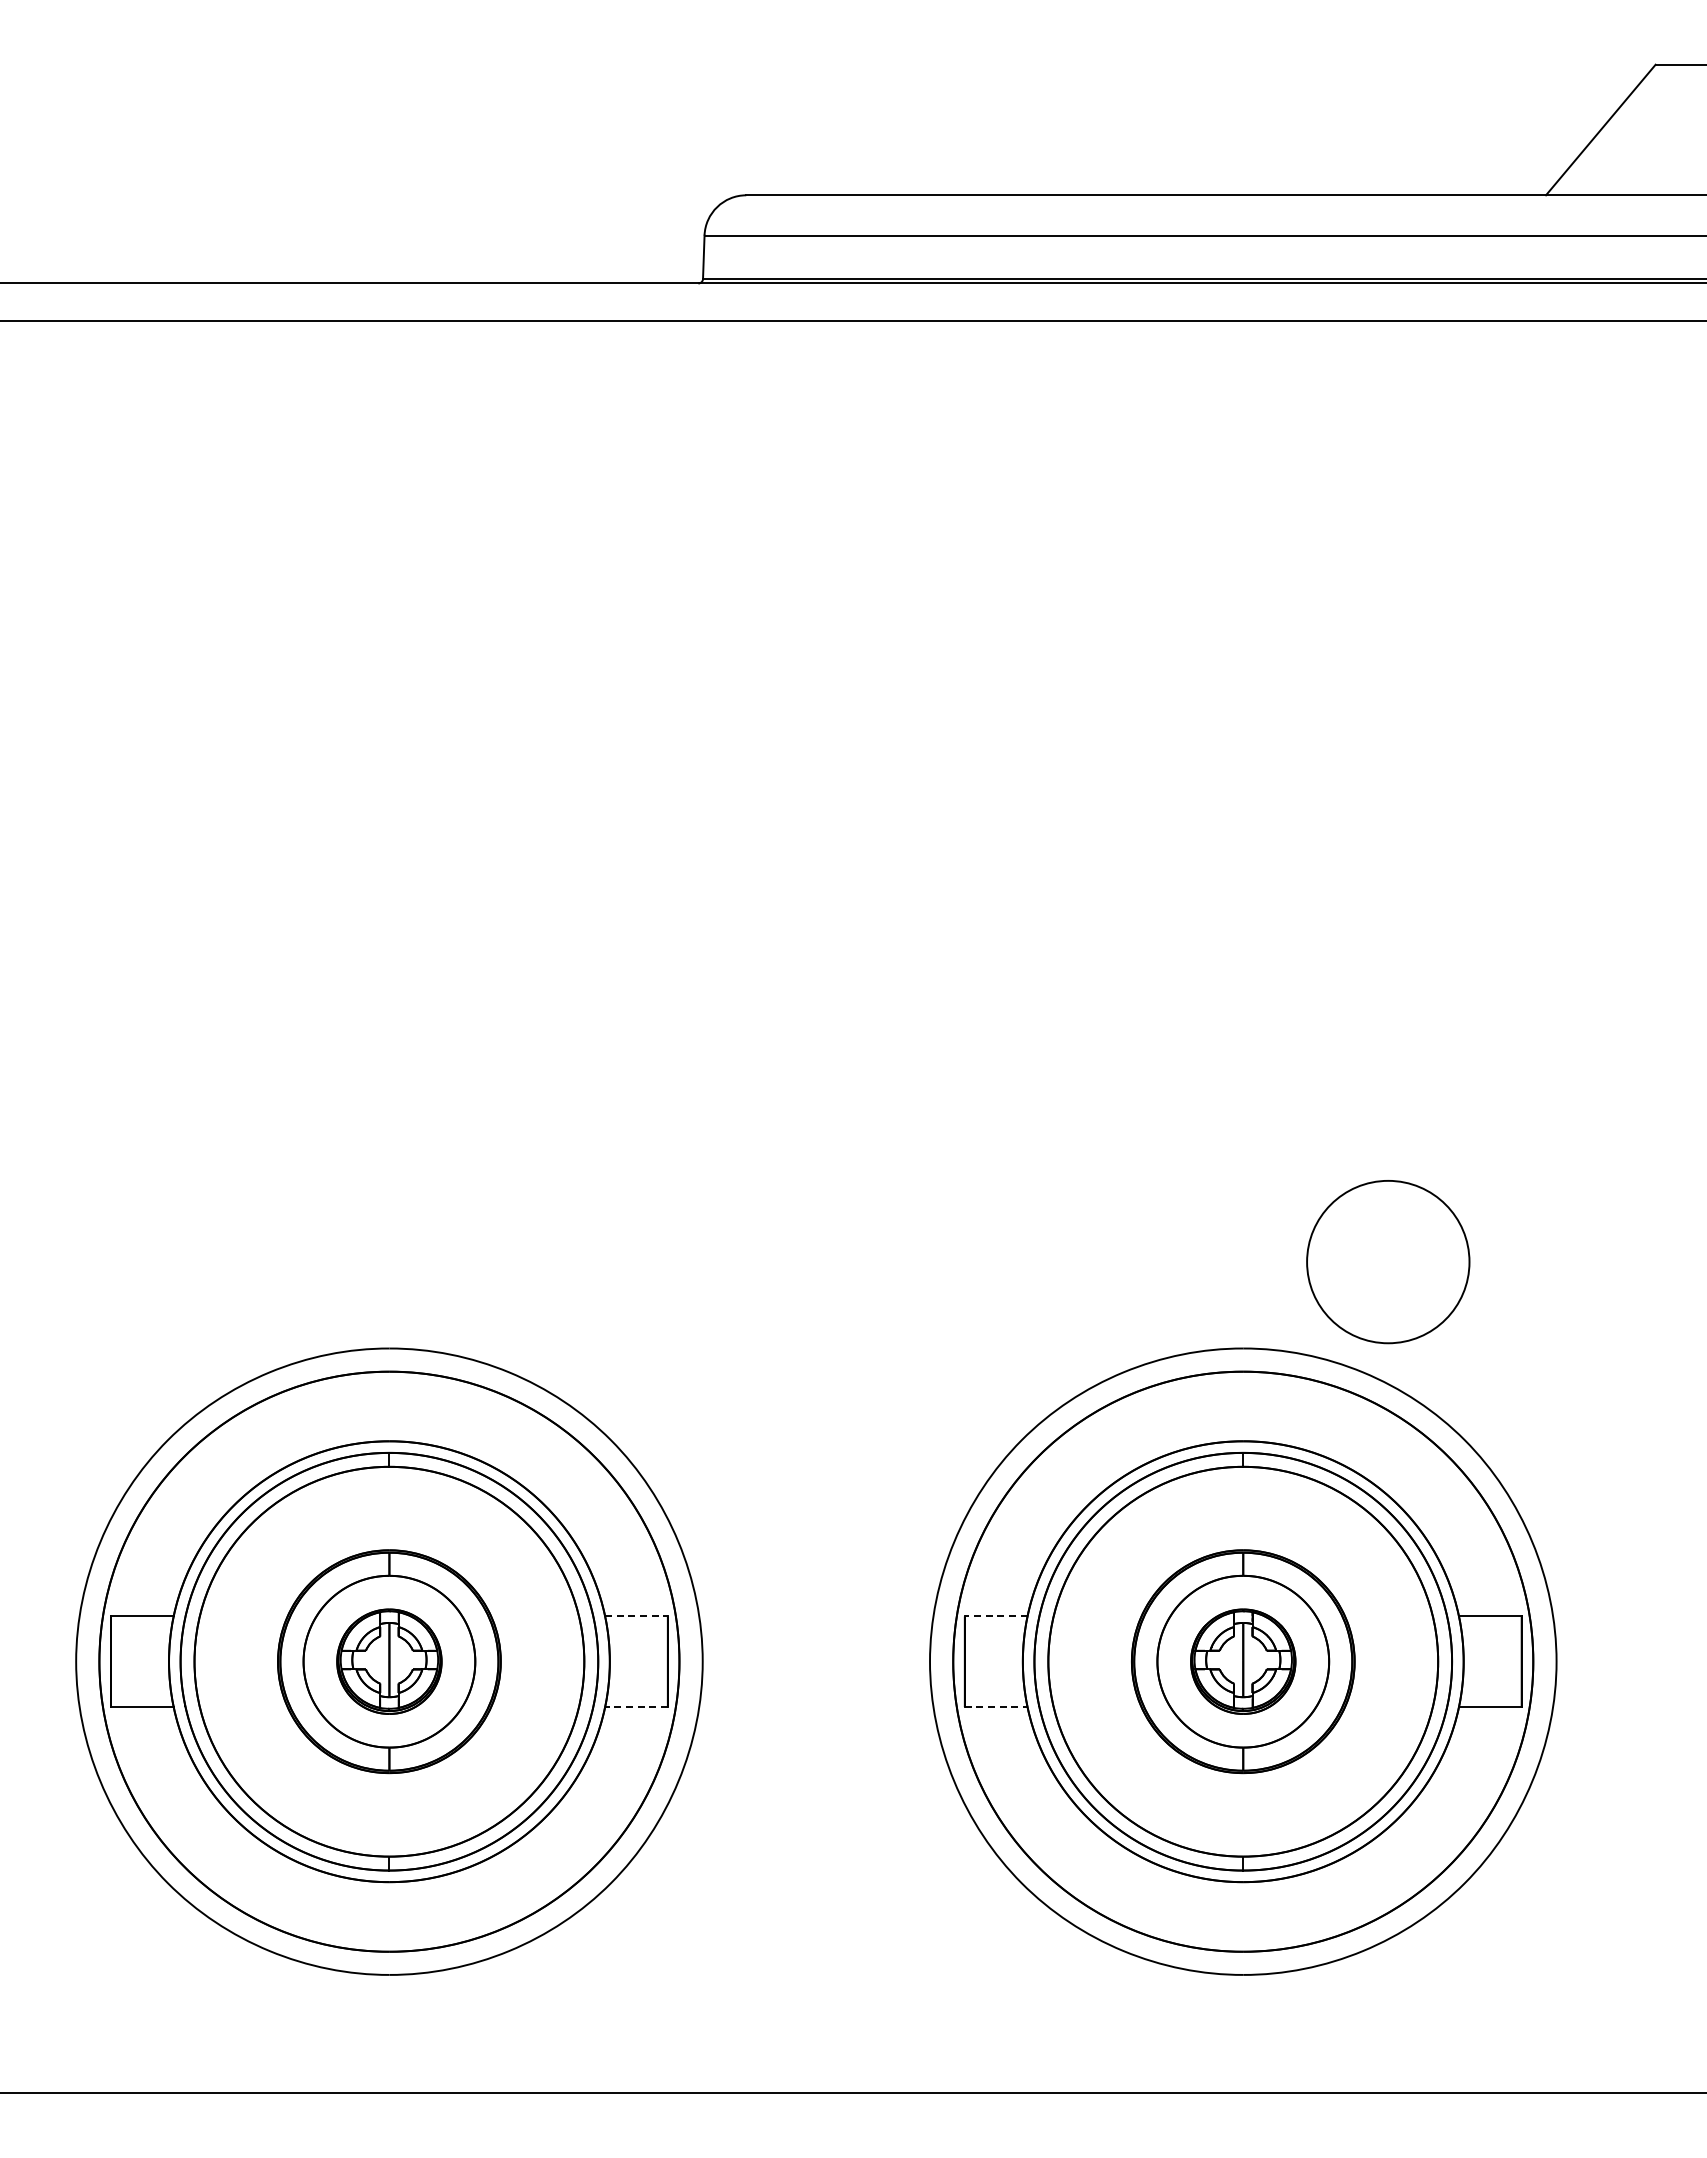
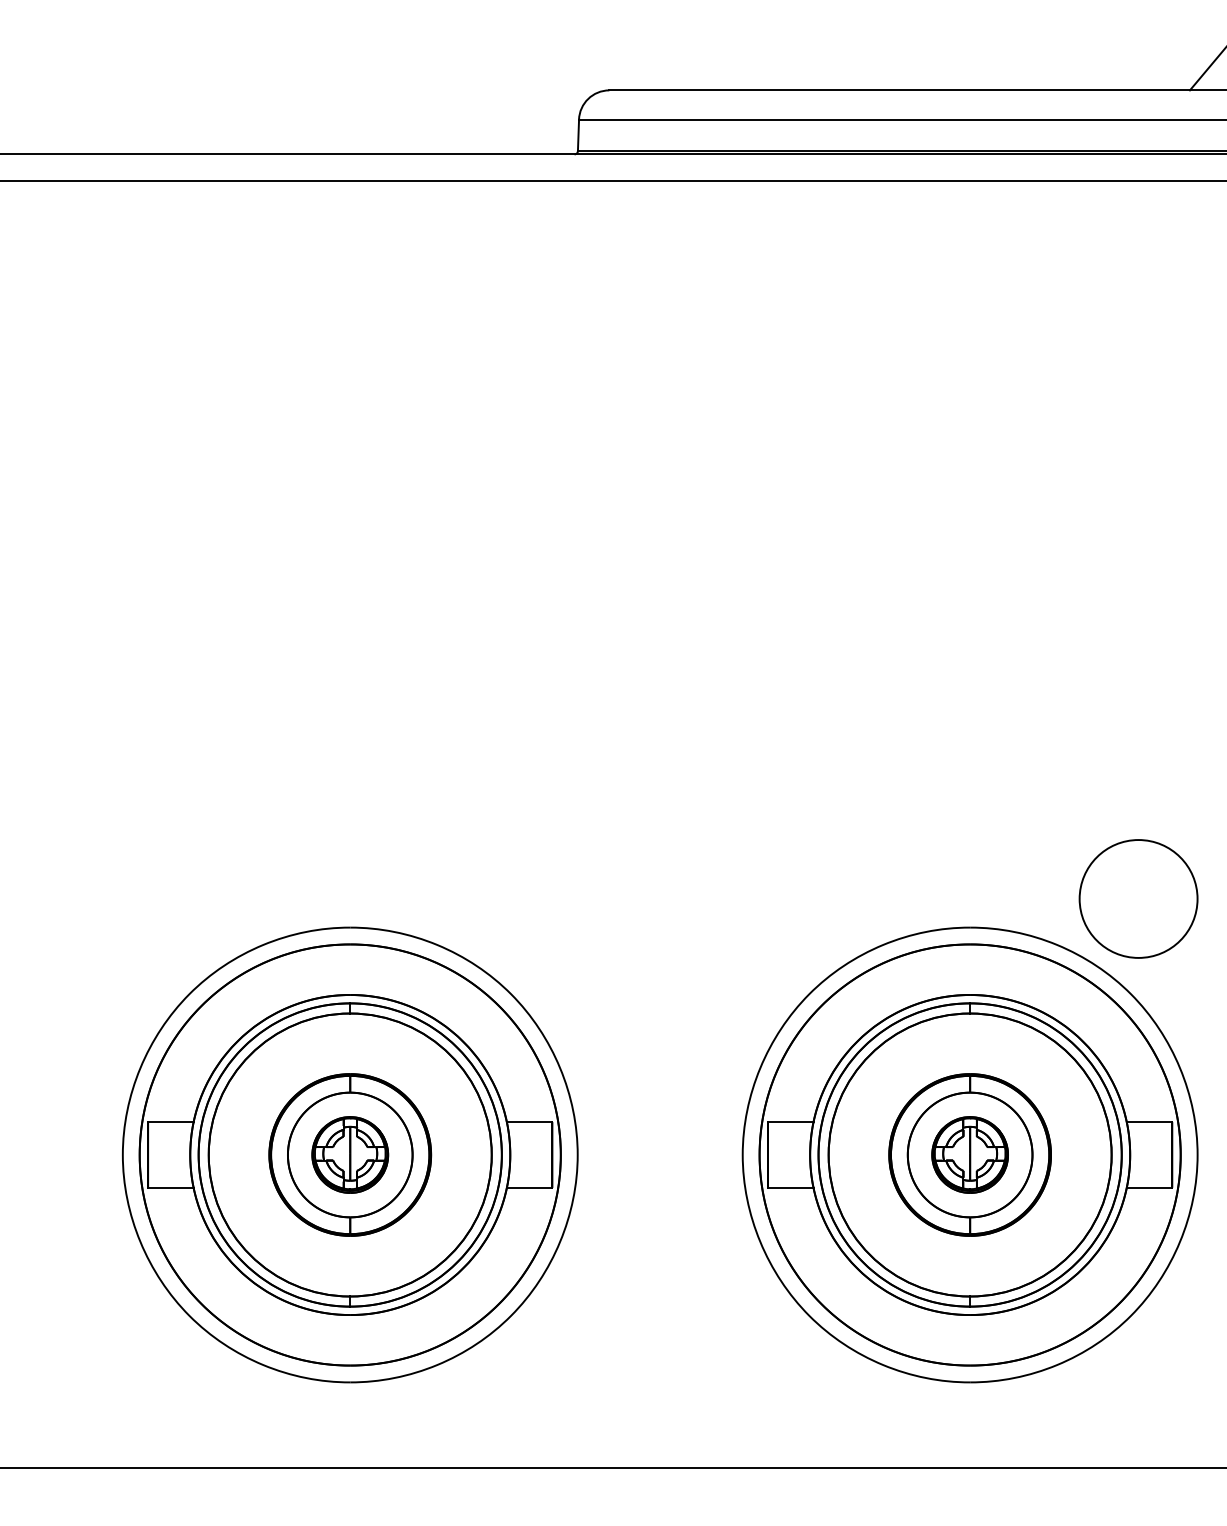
circle: (1388, 1262) -> (1138, 899), moved
line: (637, 1616) -> (530, 1122), dashed -> solid
line: (995, 1616) -> (790, 1122), dashed -> solid
line: (636, 1706) -> (529, 1187), dashed -> solid
line: (996, 1706) -> (790, 1187), dashed -> solid

